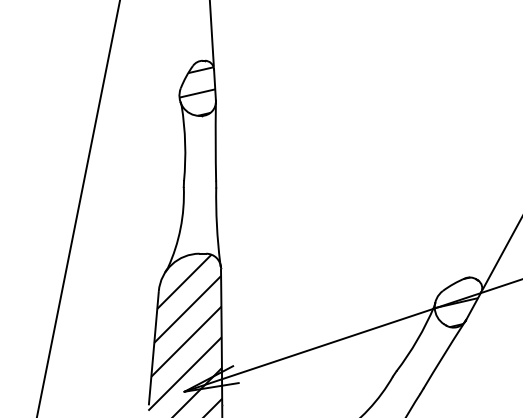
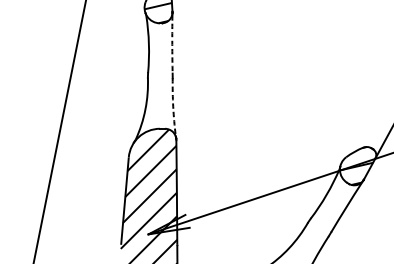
arc: (215, 143) -> (172, 44), solid -> dashed
arc: (216, 225) -> (172, 107), solid -> dashed

